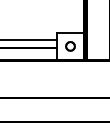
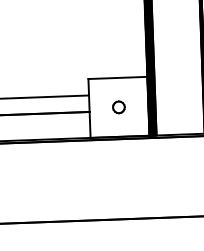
part: (70, 45) -> (118, 105), size x0.62

